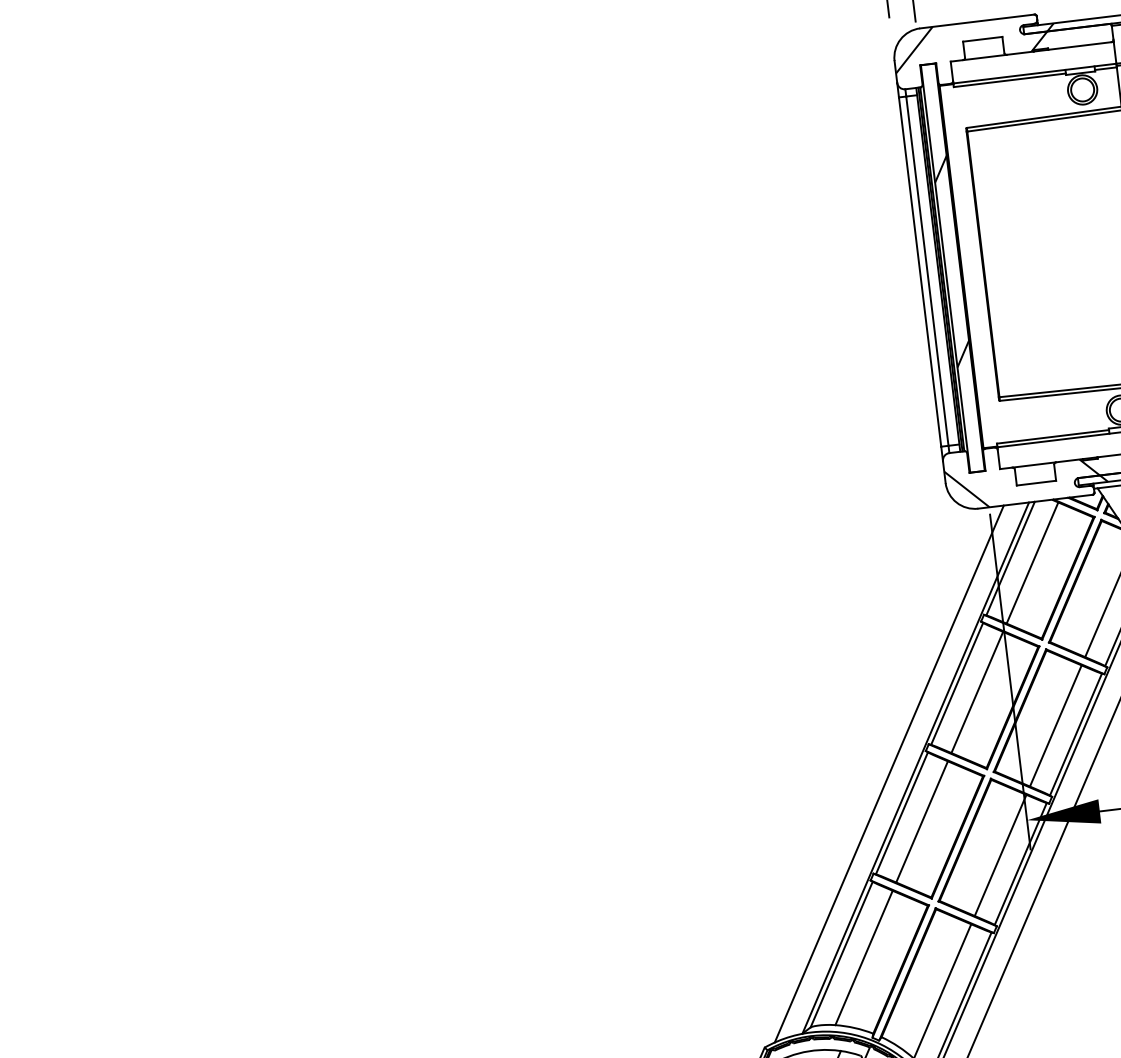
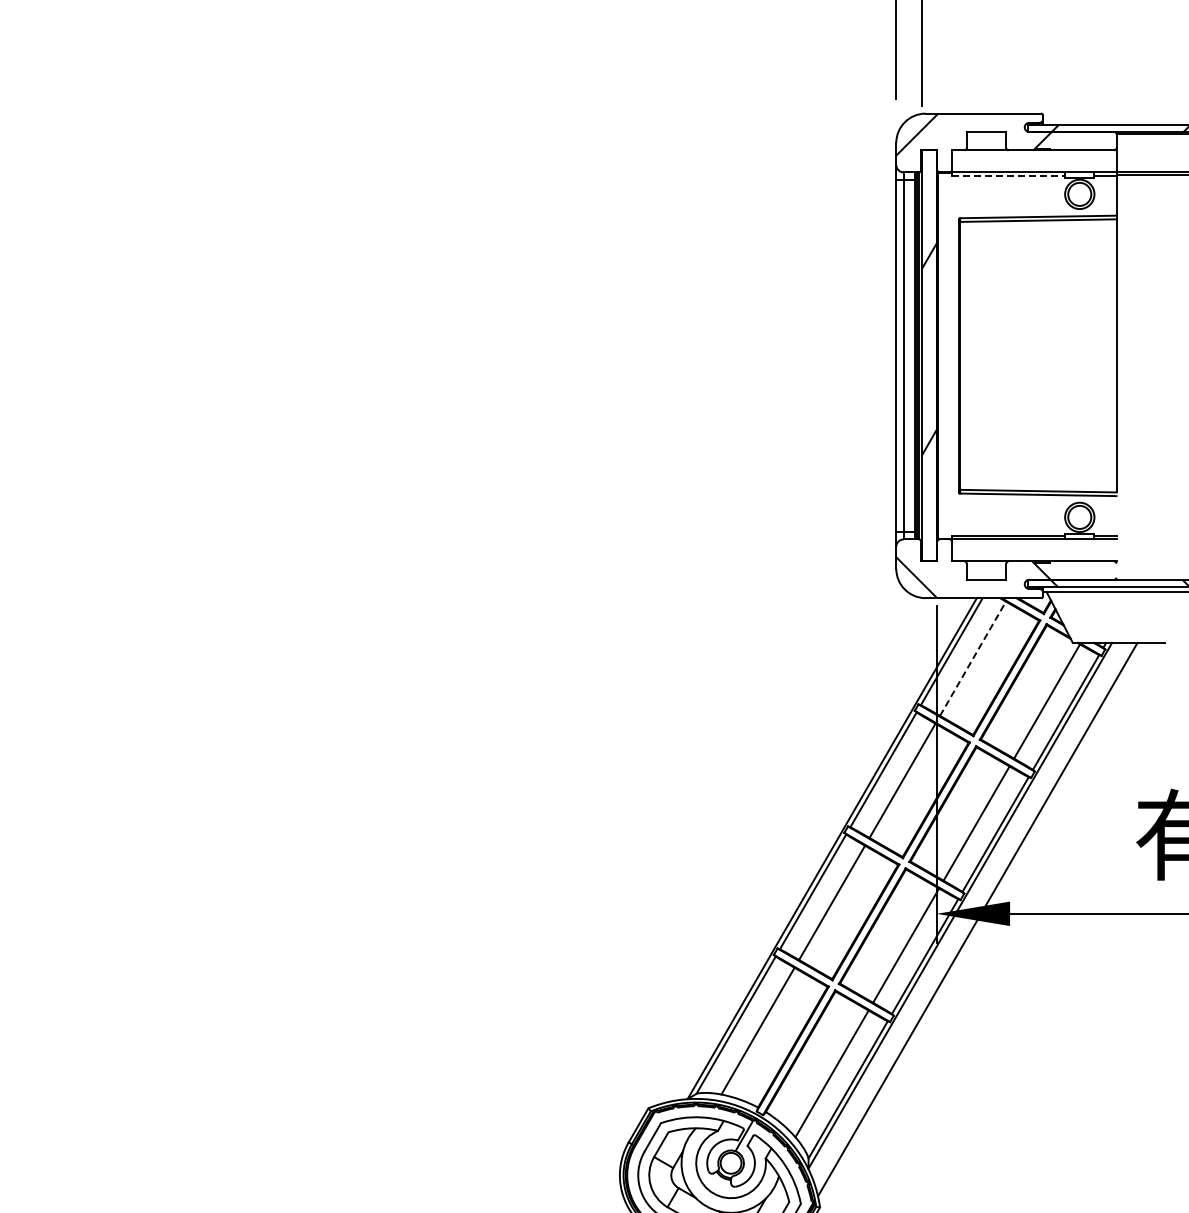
line: (1009, 80) -> (1008, 176), solid -> dashed
line: (1032, 562) -> (973, 658), solid -> dashed
line: (889, 774) -> (805, 851), removed

